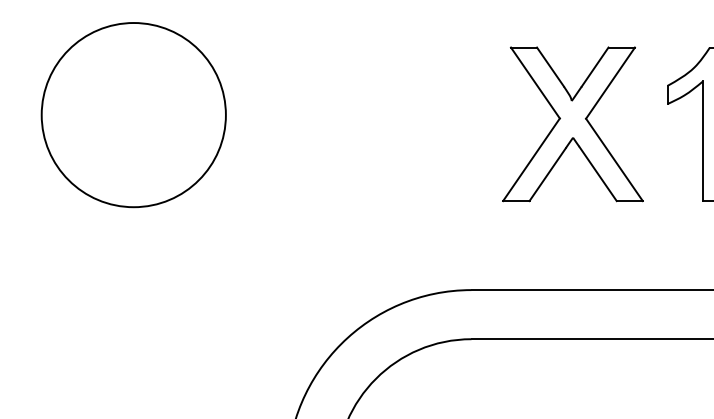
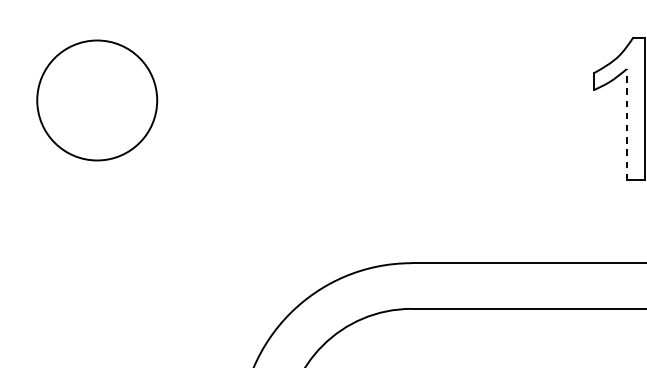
circle: (133, 115) -> (97, 100), size x0.7
part: (572, 124) -> (505, 109), removed
line: (702, 141) -> (626, 124), solid -> dashed

